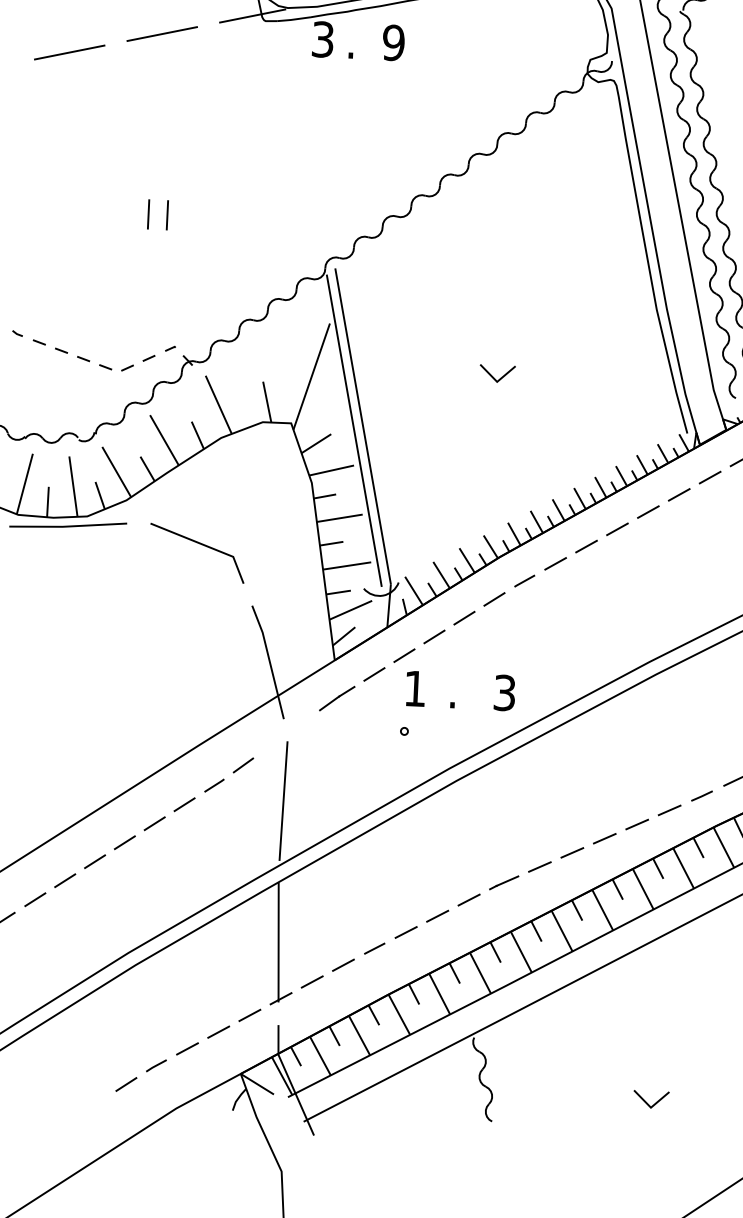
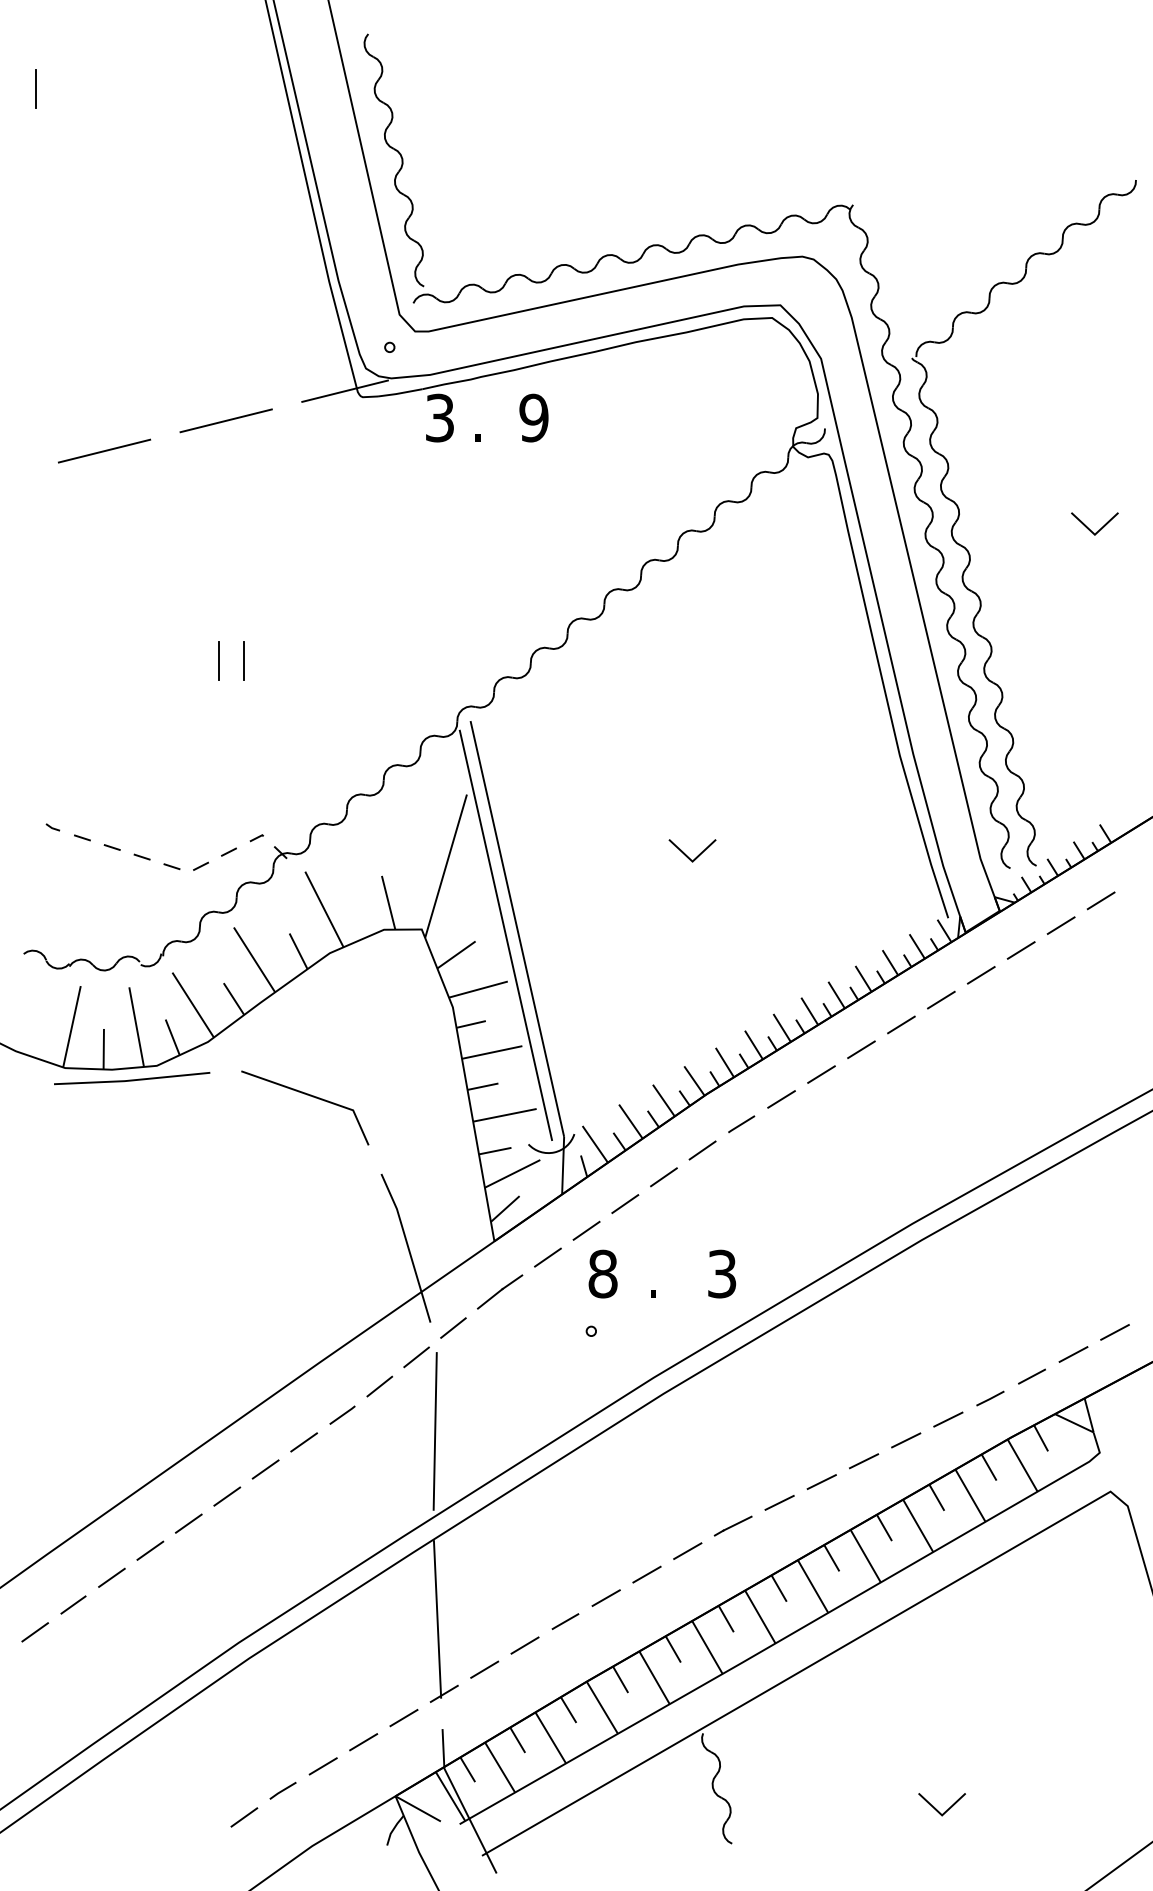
text: (414, 688) -> (602, 1273), 1 -> 8
line: (300, 723) -> (453, 1327), added
line: (272, 744) -> (416, 1357), added

